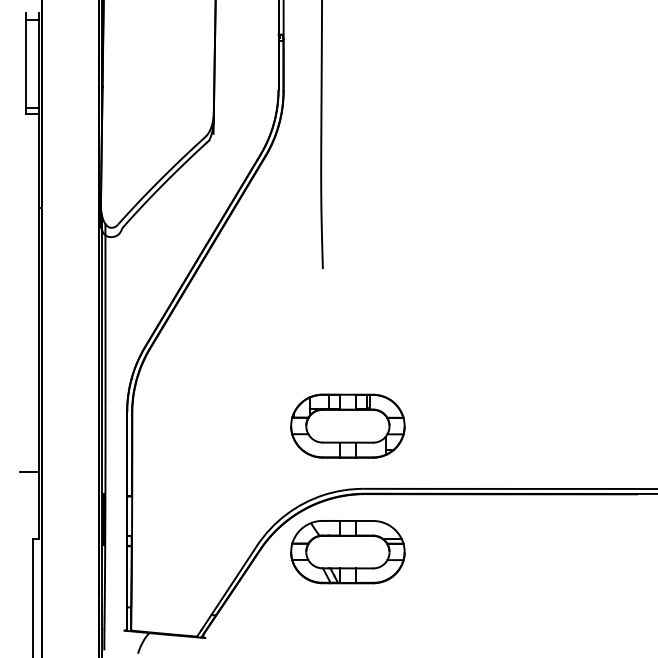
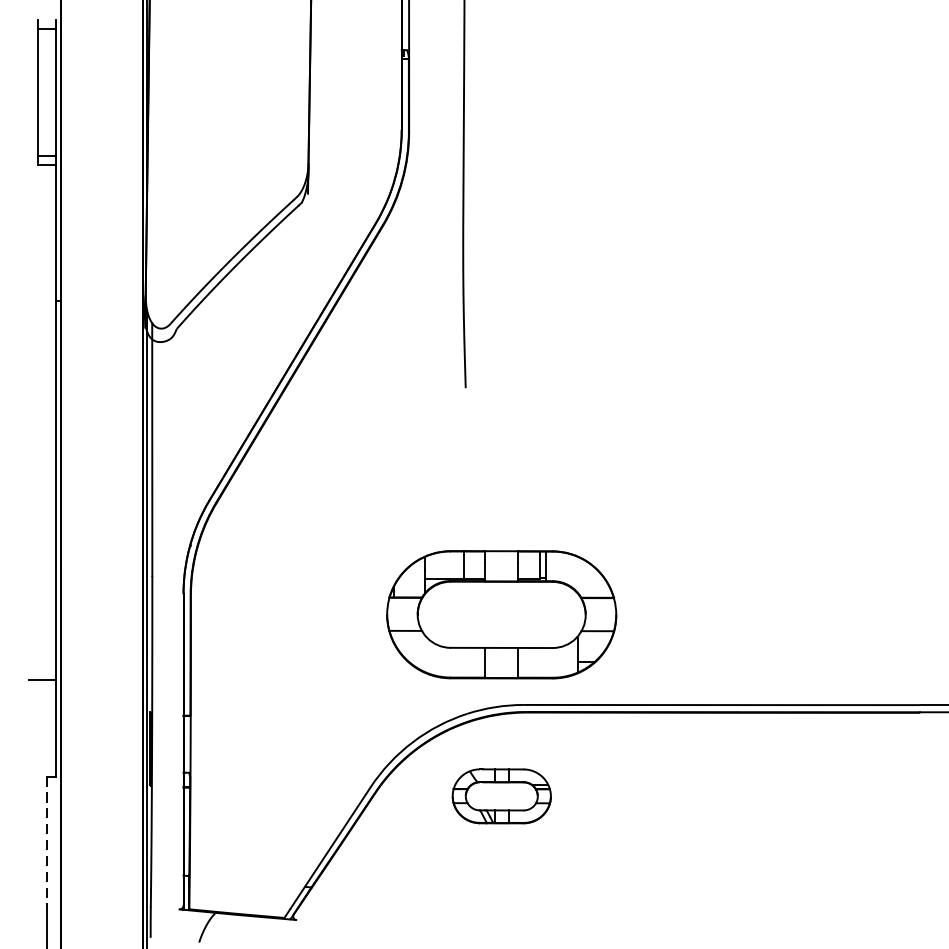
part: (347, 425) -> (501, 613), size x1.4
part: (347, 552) -> (501, 796), size x0.6
line: (32, 584) -> (47, 842), solid -> dashed

